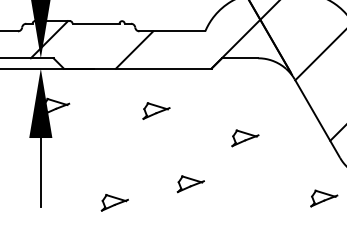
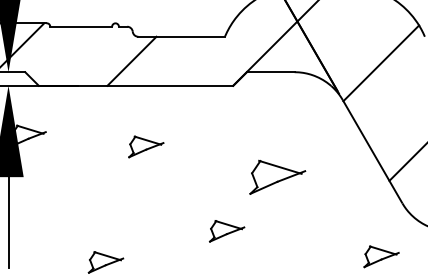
part: (156, 110) -> (146, 146), moved
part: (245, 138) -> (277, 177), size x1.6
part: (190, 184) -> (226, 231), moved

